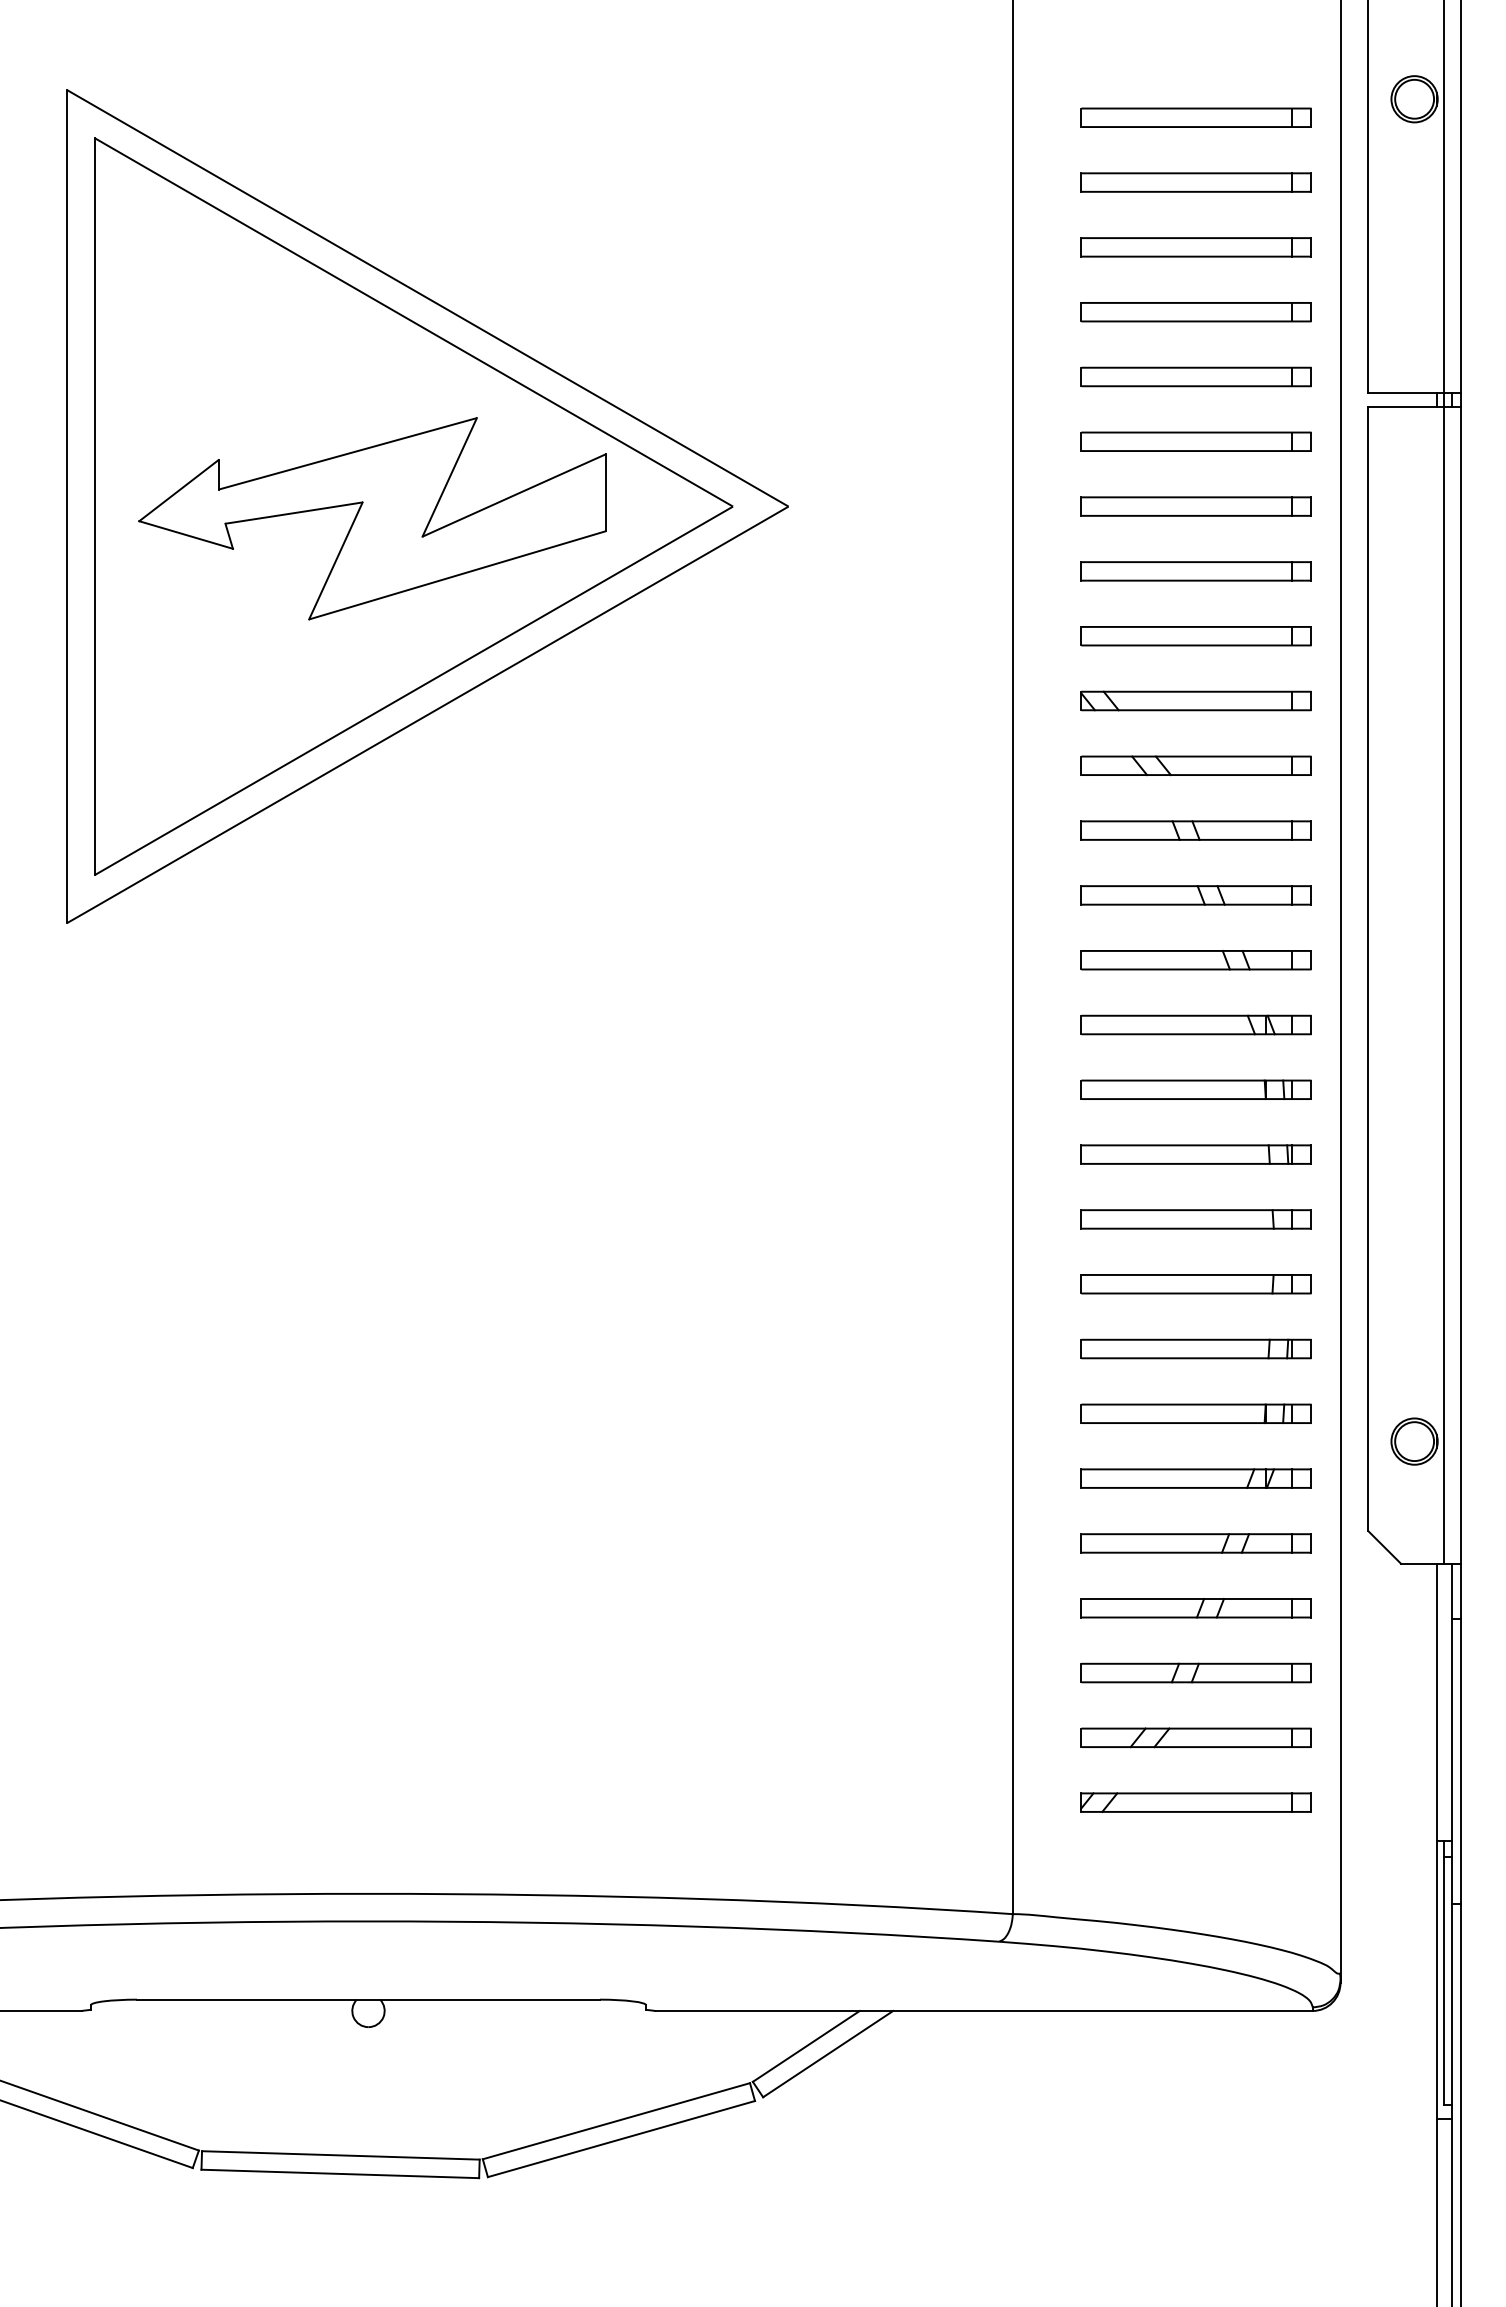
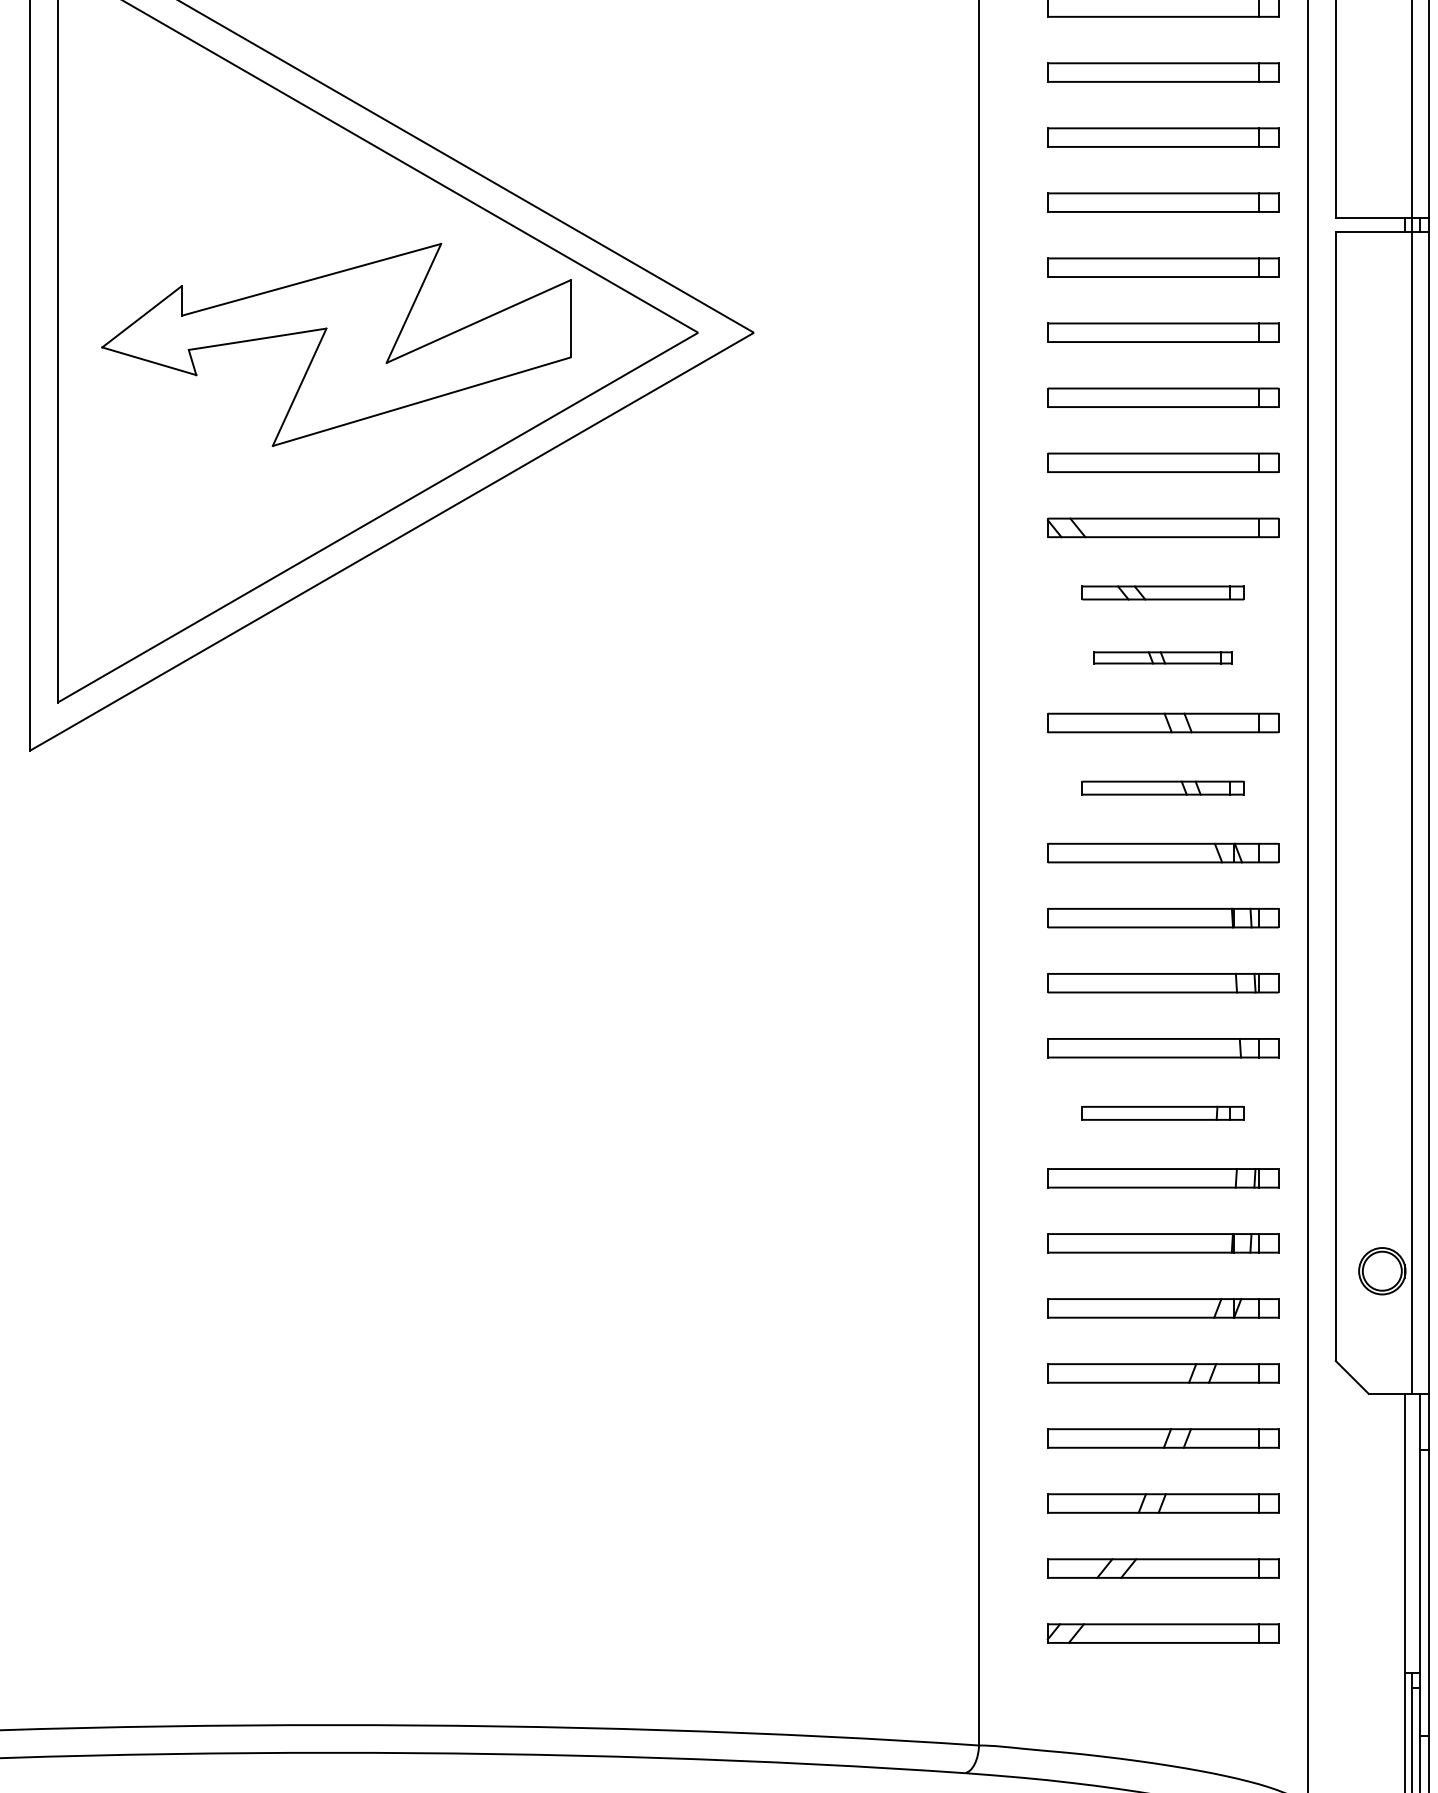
part: (1195, 765) -> (1162, 592), size x0.7
part: (1195, 830) -> (1162, 657), size x0.6
part: (1195, 960) -> (1162, 788), size x0.7
part: (1195, 1284) -> (1162, 1113), size x0.7

